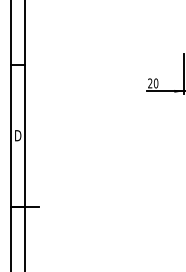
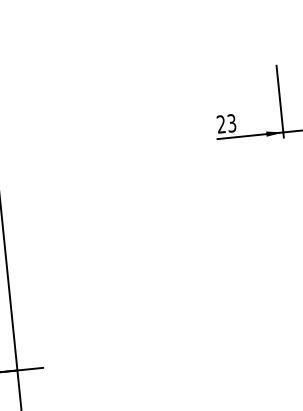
text: (155, 83) -> (230, 123), 20 -> 23

